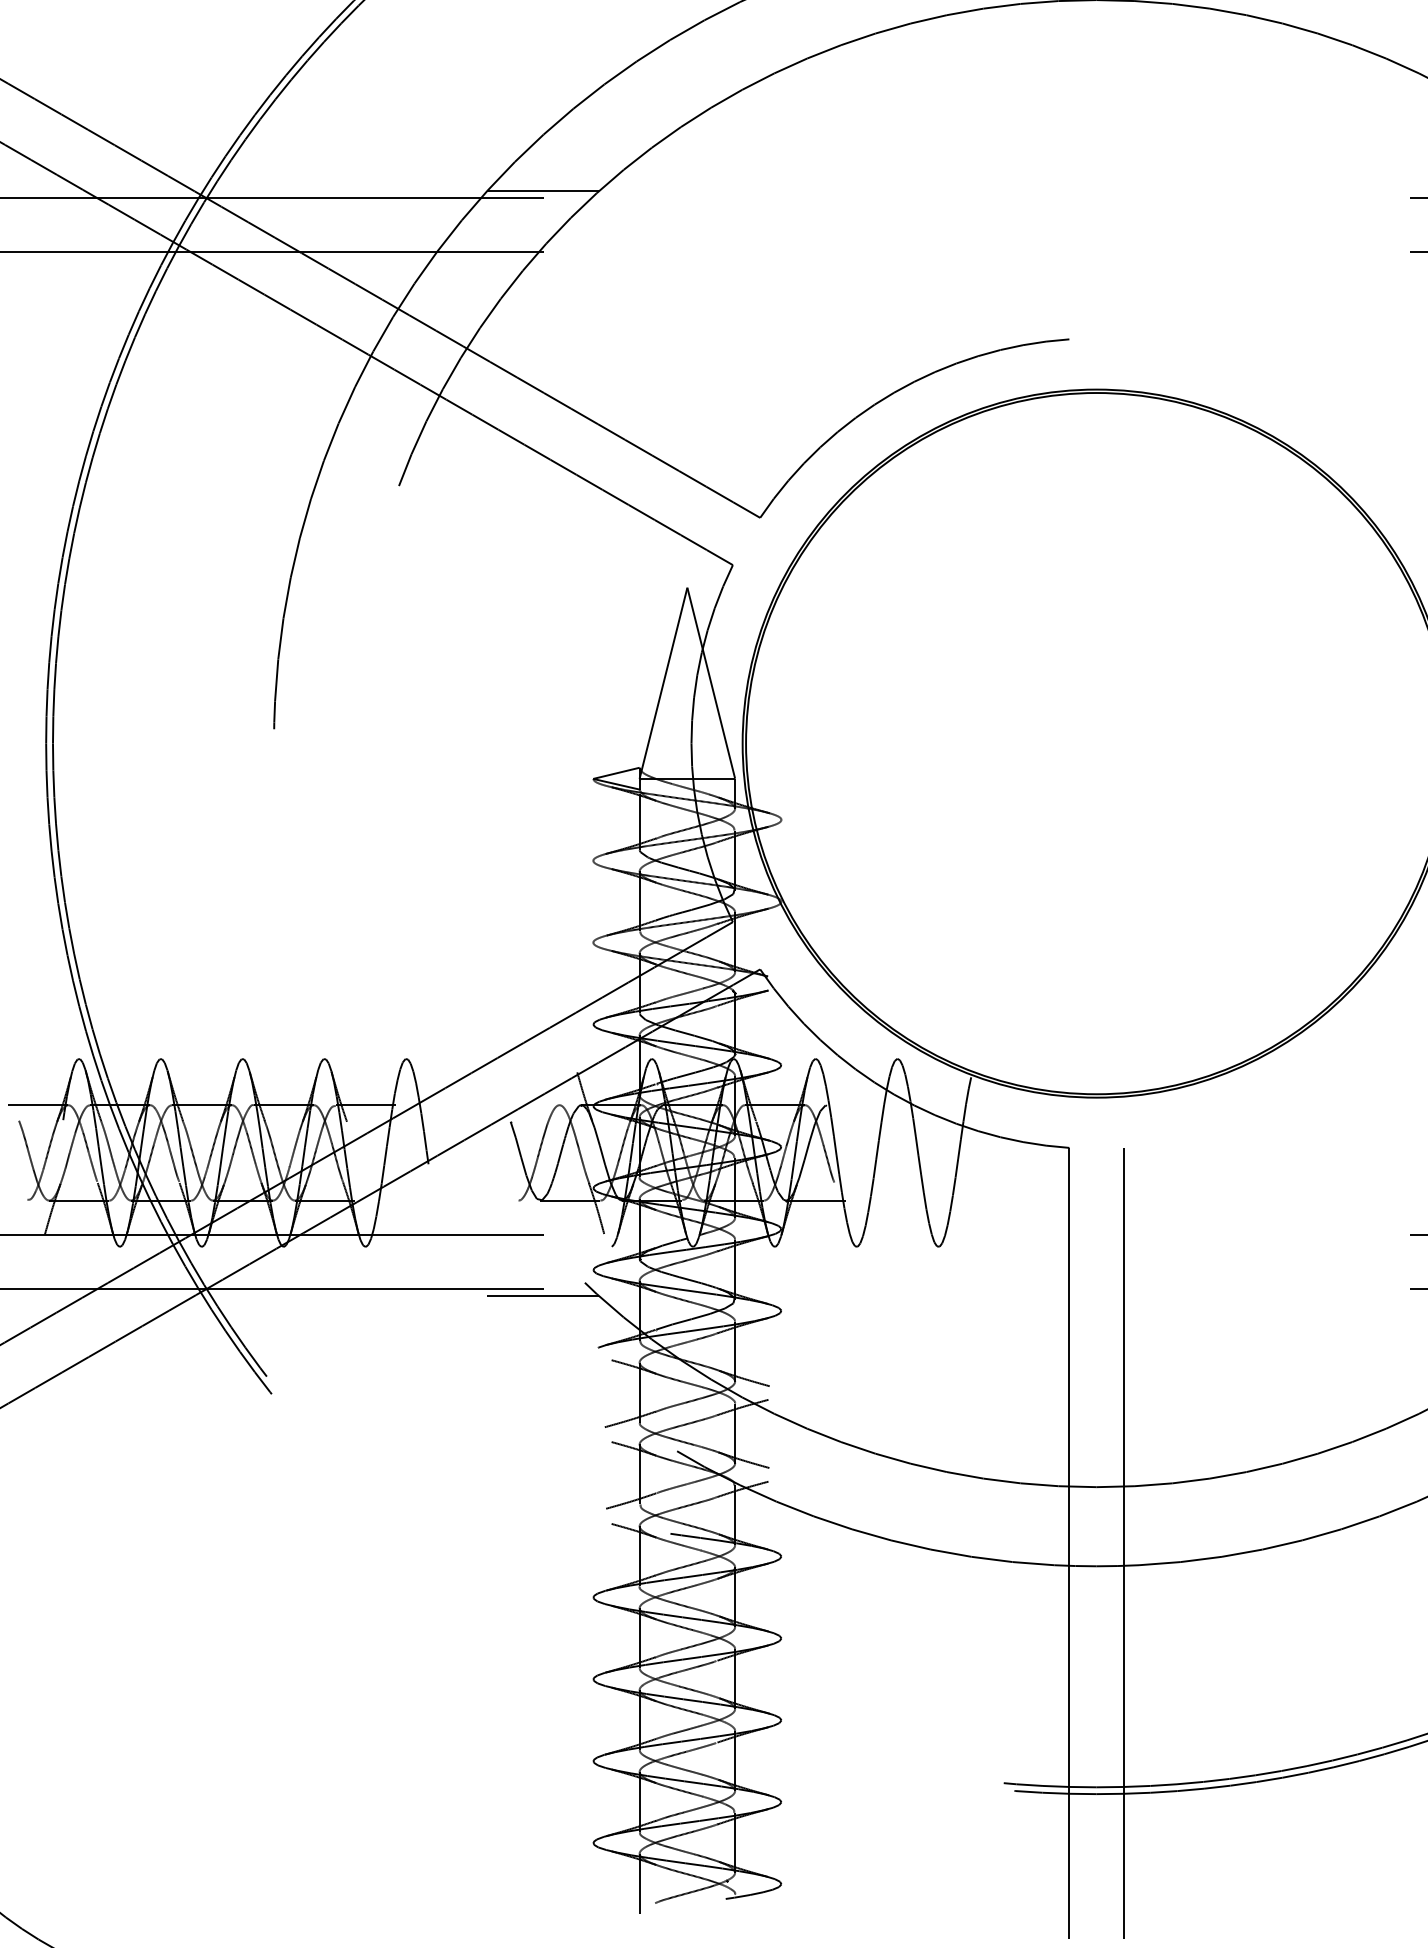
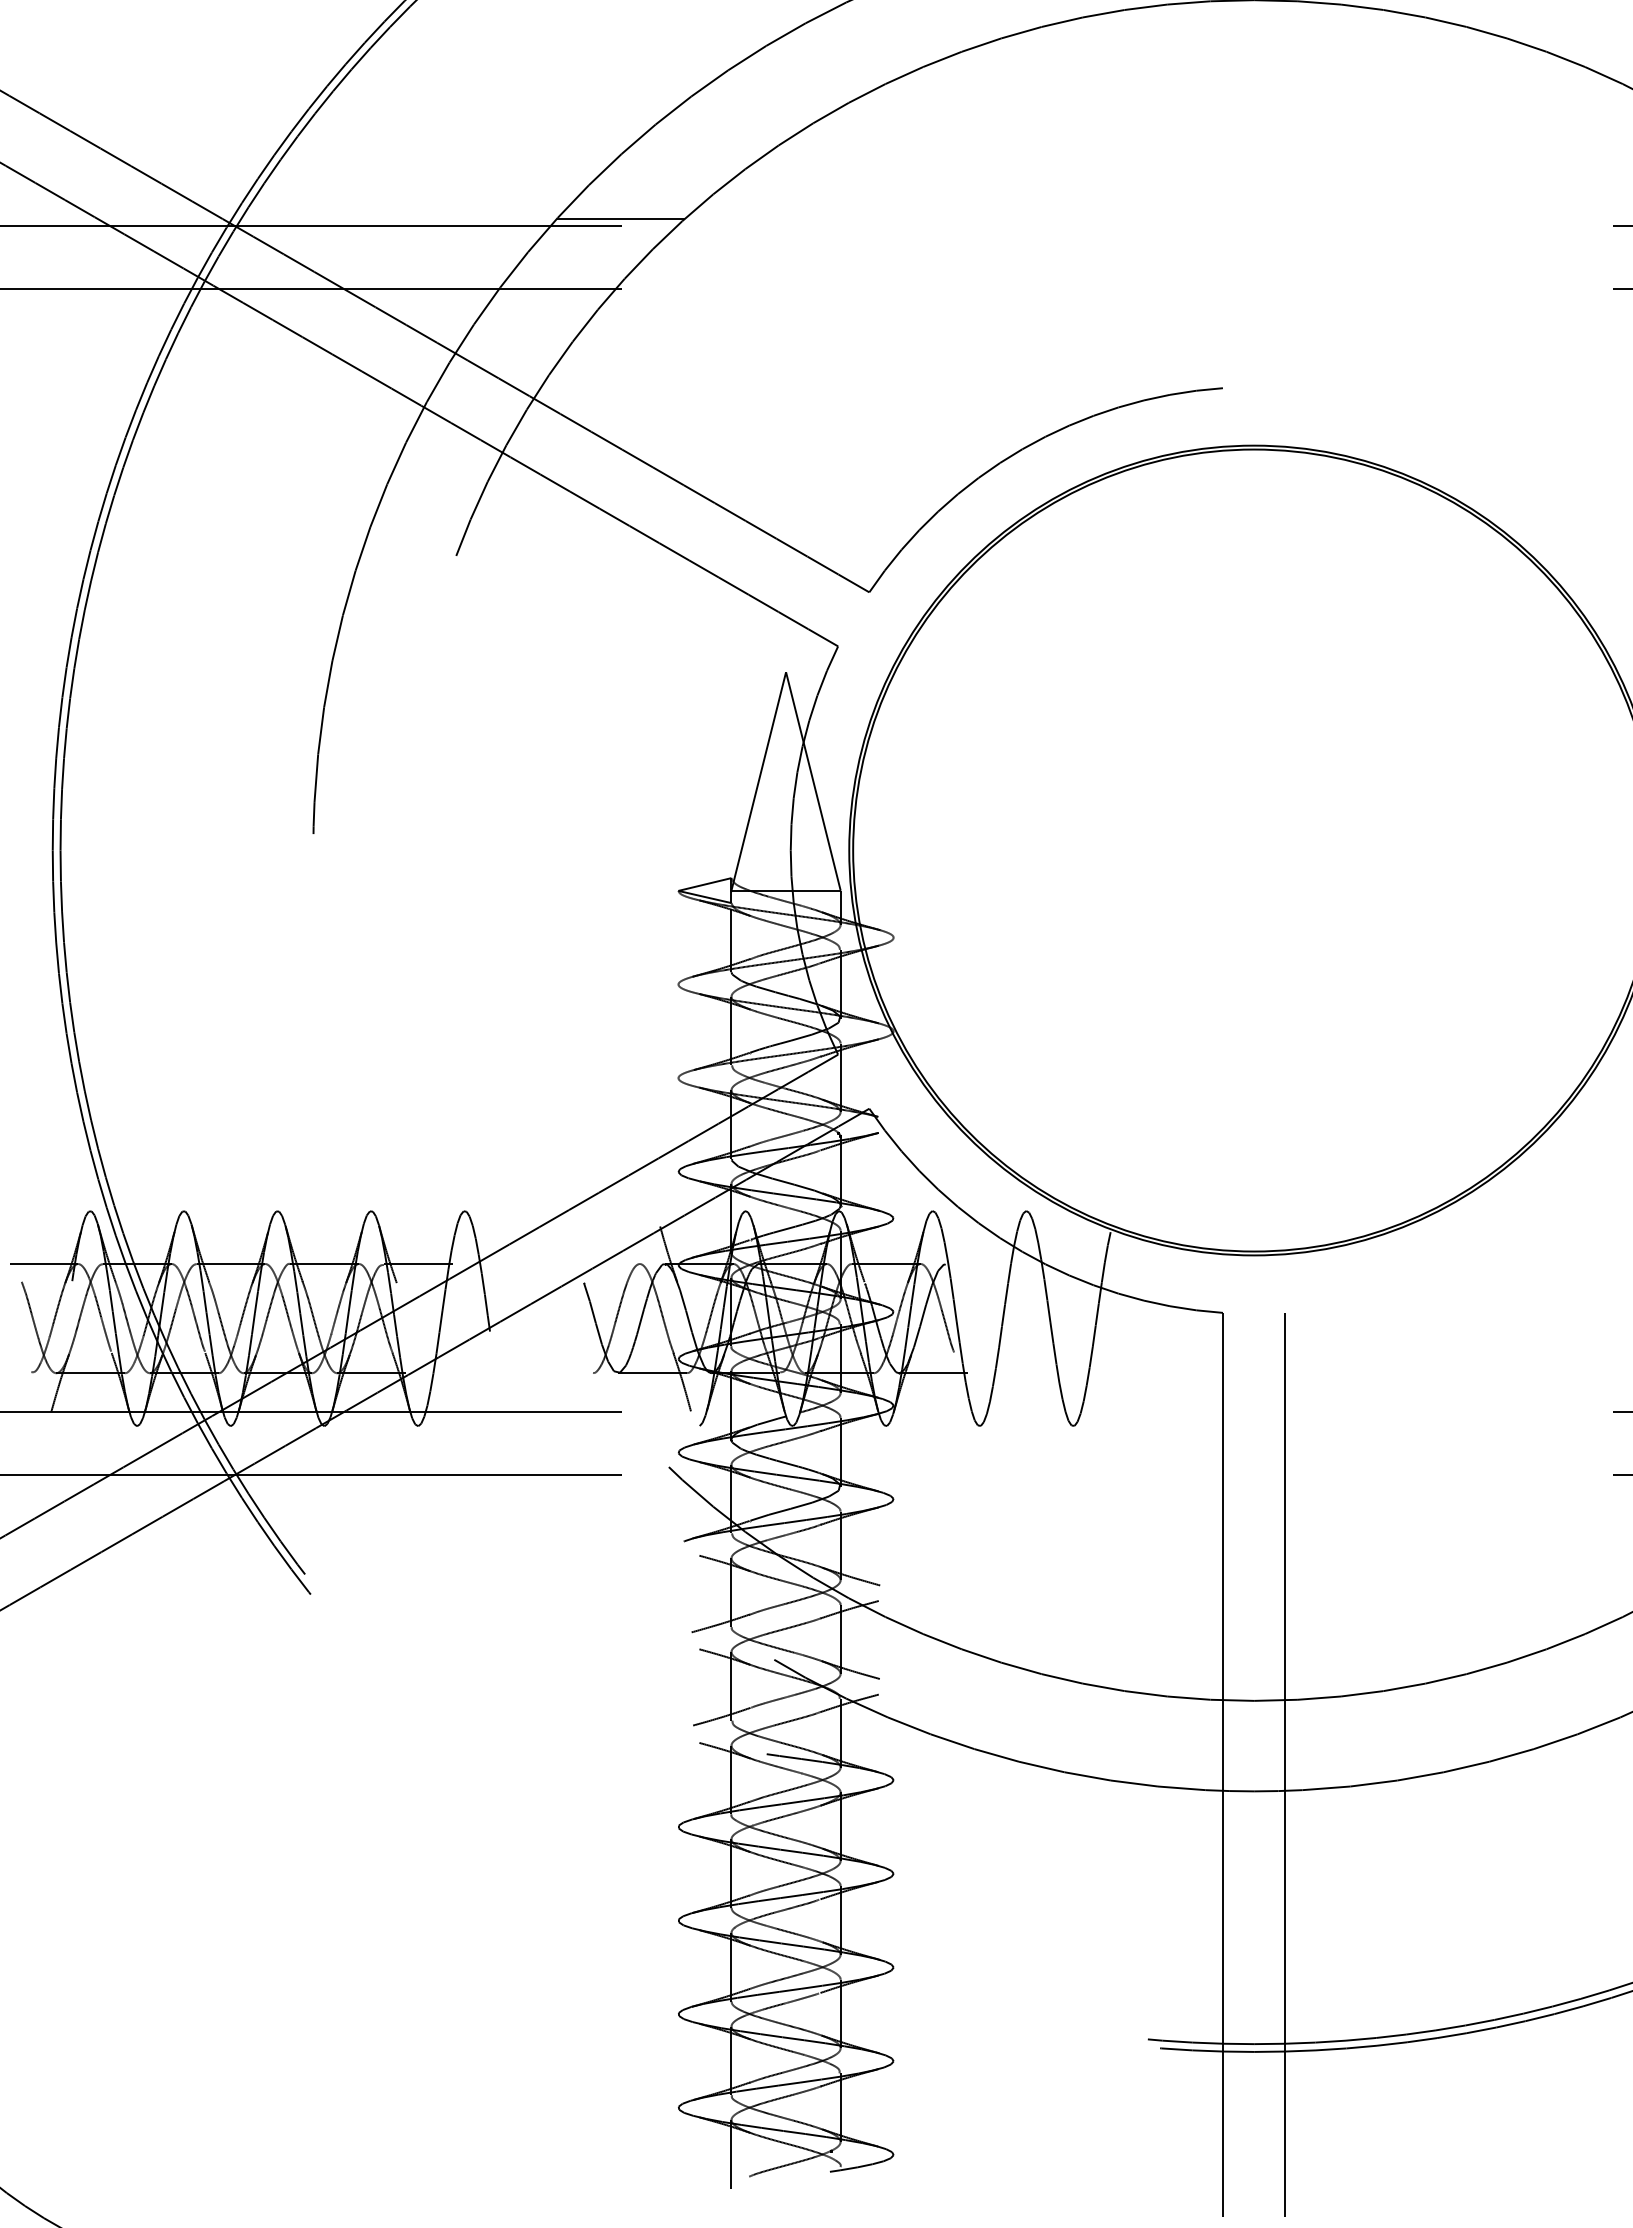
line: (543, 1296) -> (621, 1482), removed

